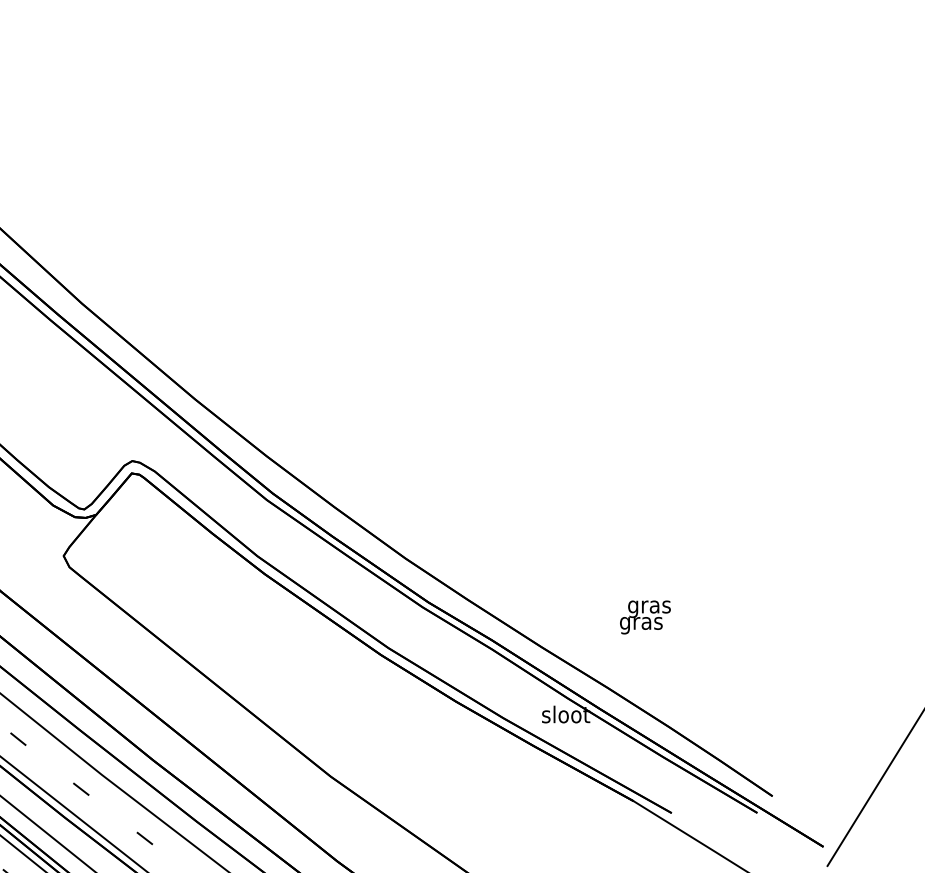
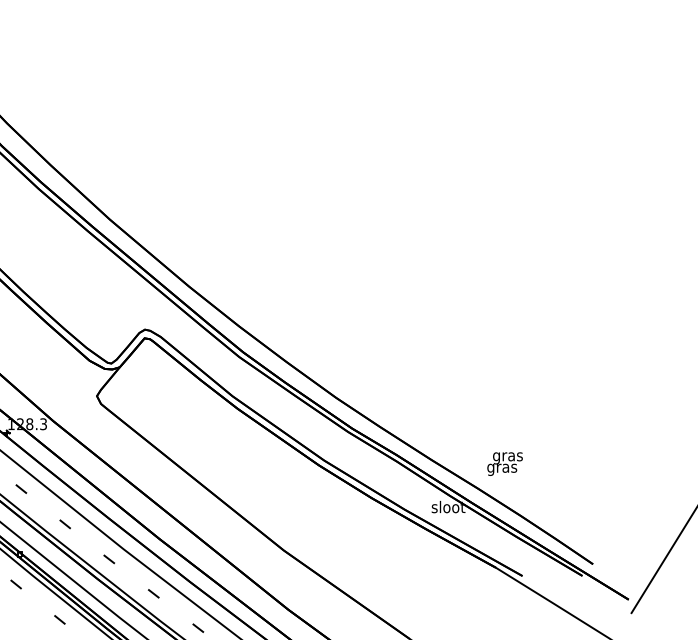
text: (644, 616) -> (504, 463), moved

